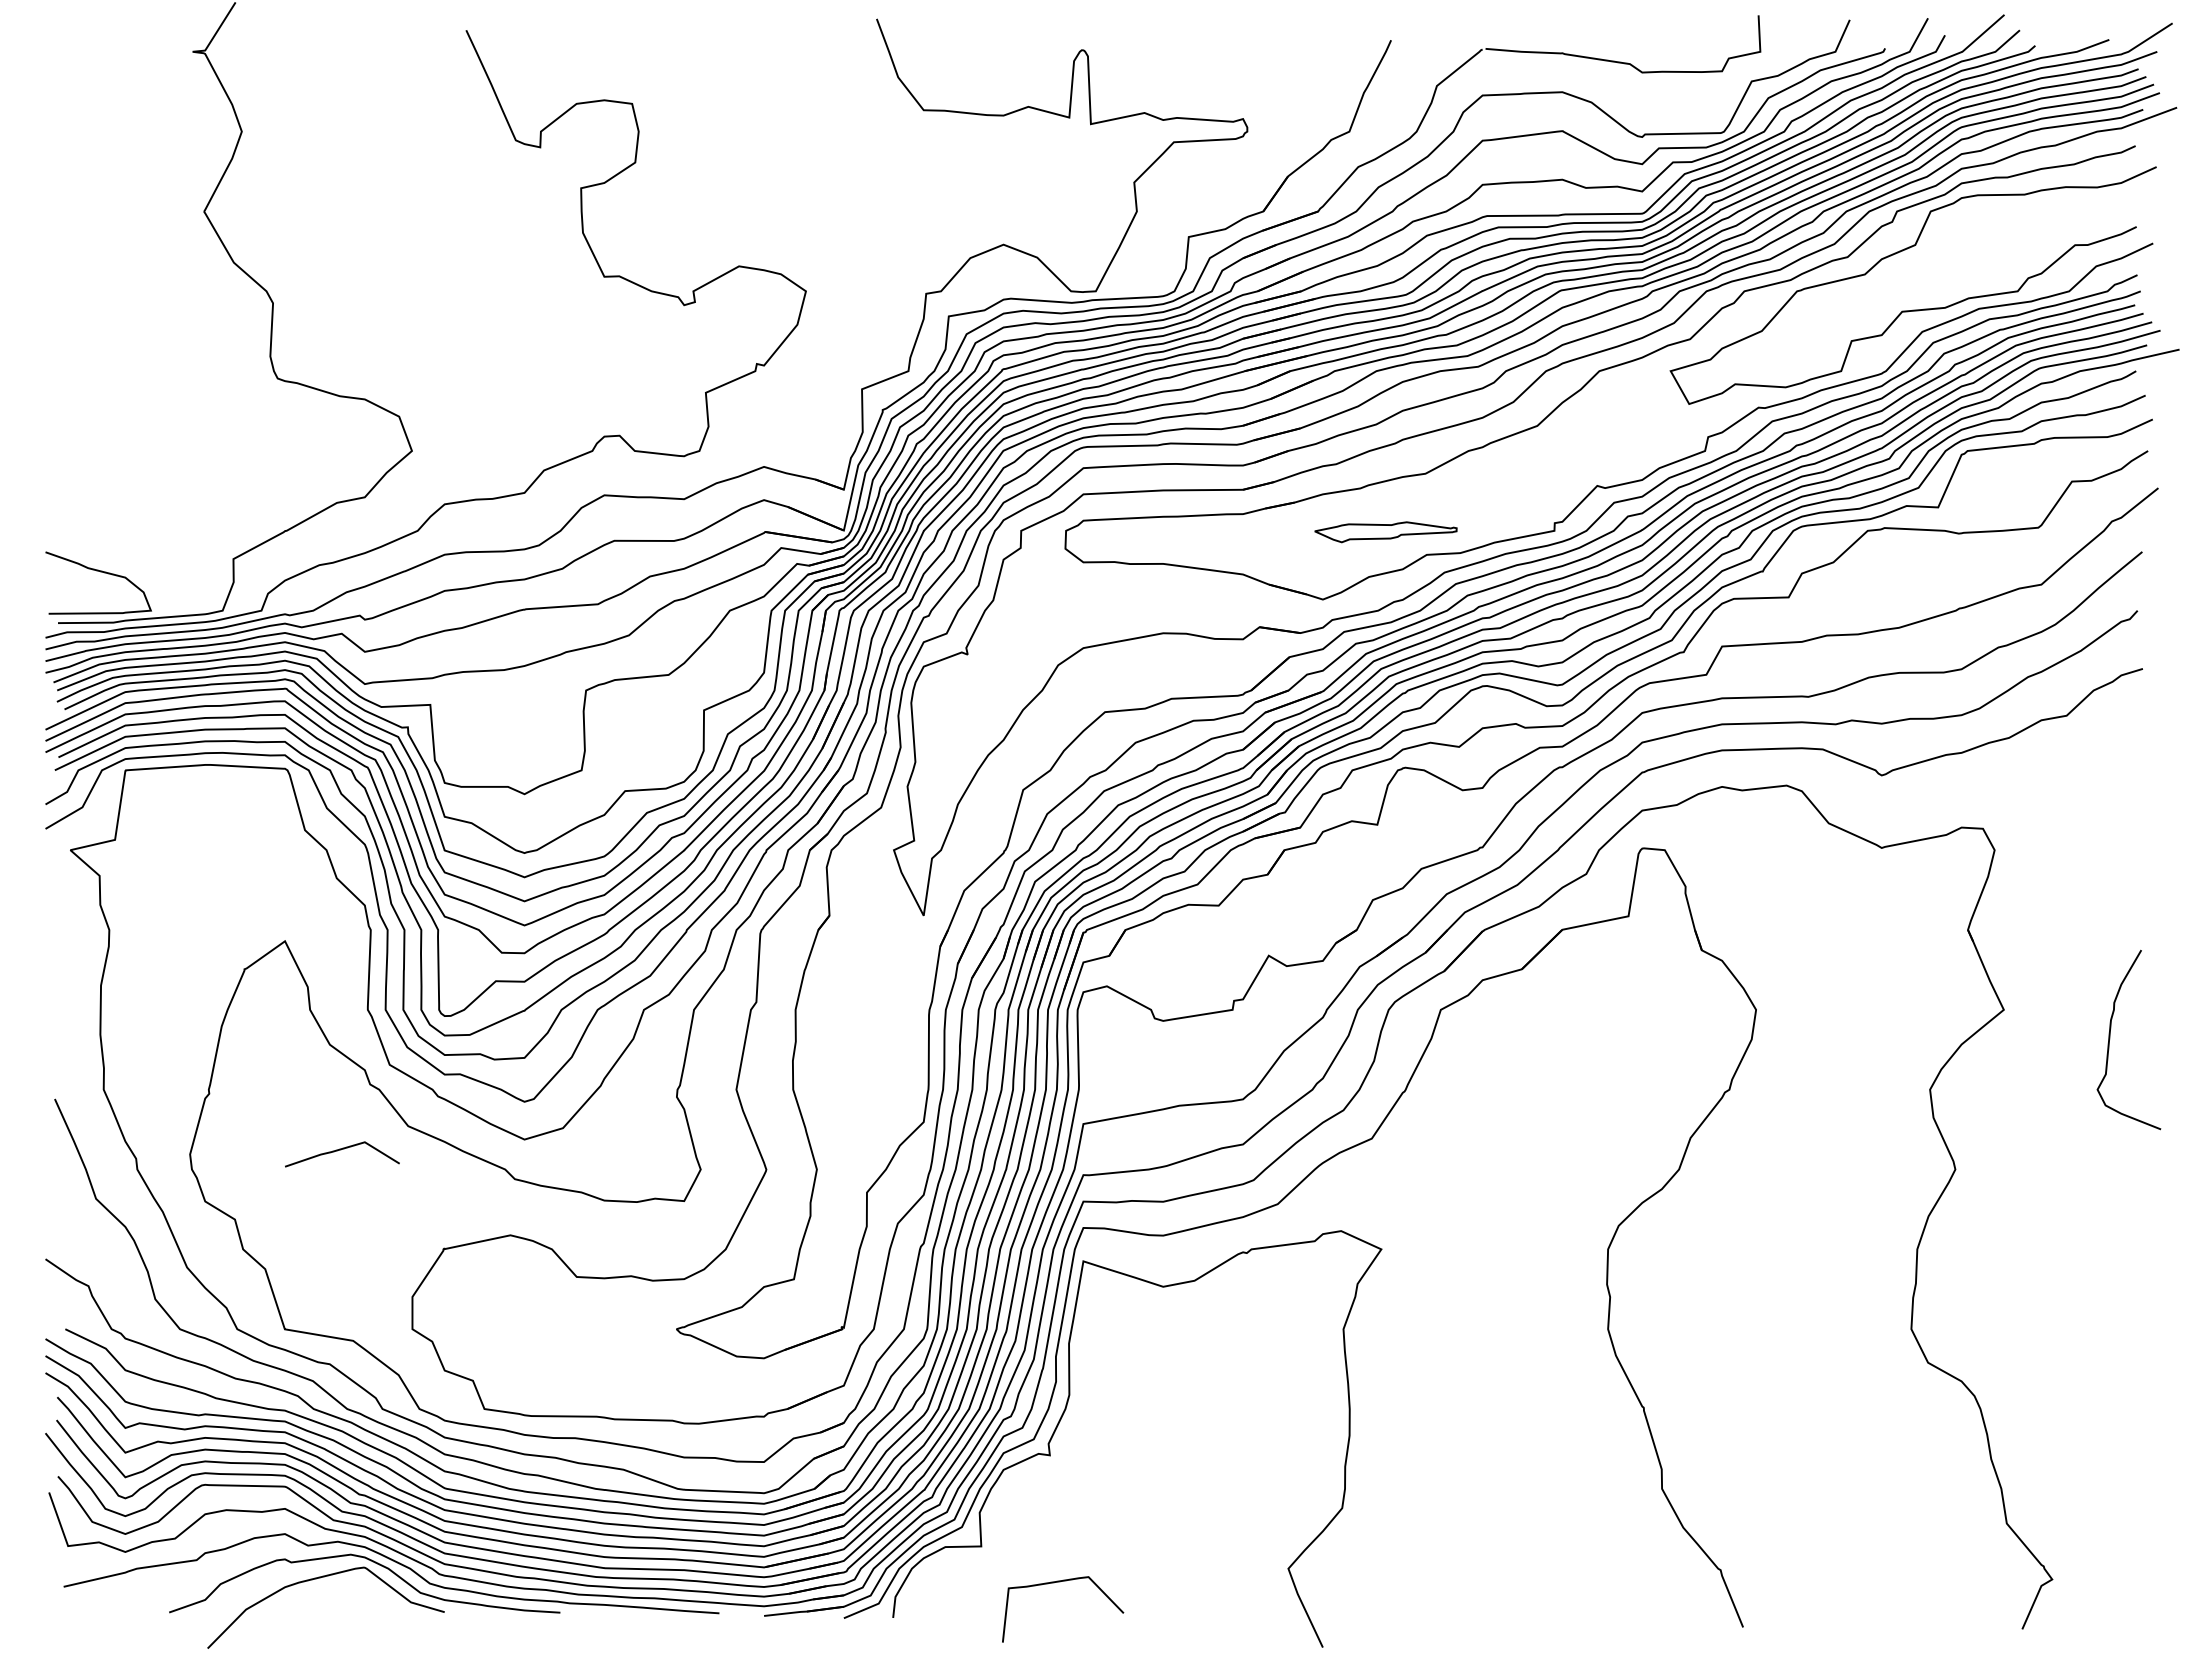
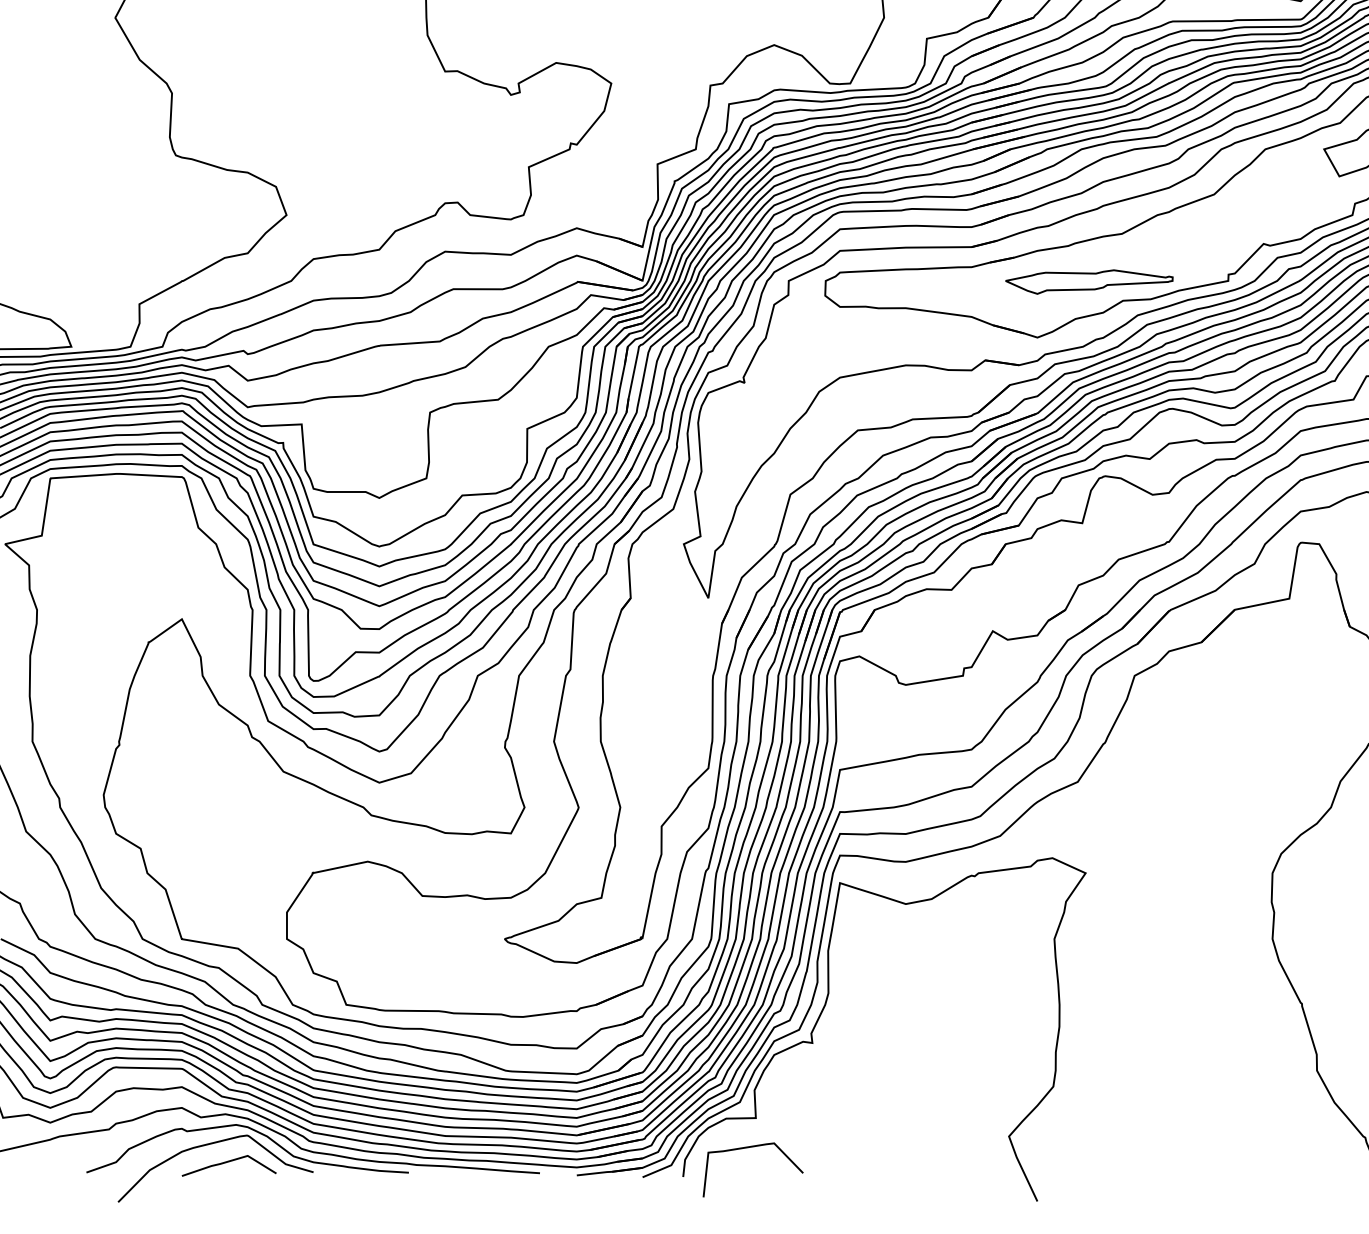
part: (1385, 532) -> (1089, 282), size x1.43
line: (341, 1150) -> (228, 1162), moved
curve: (1060, 1582) -> (751, 1147), moved

